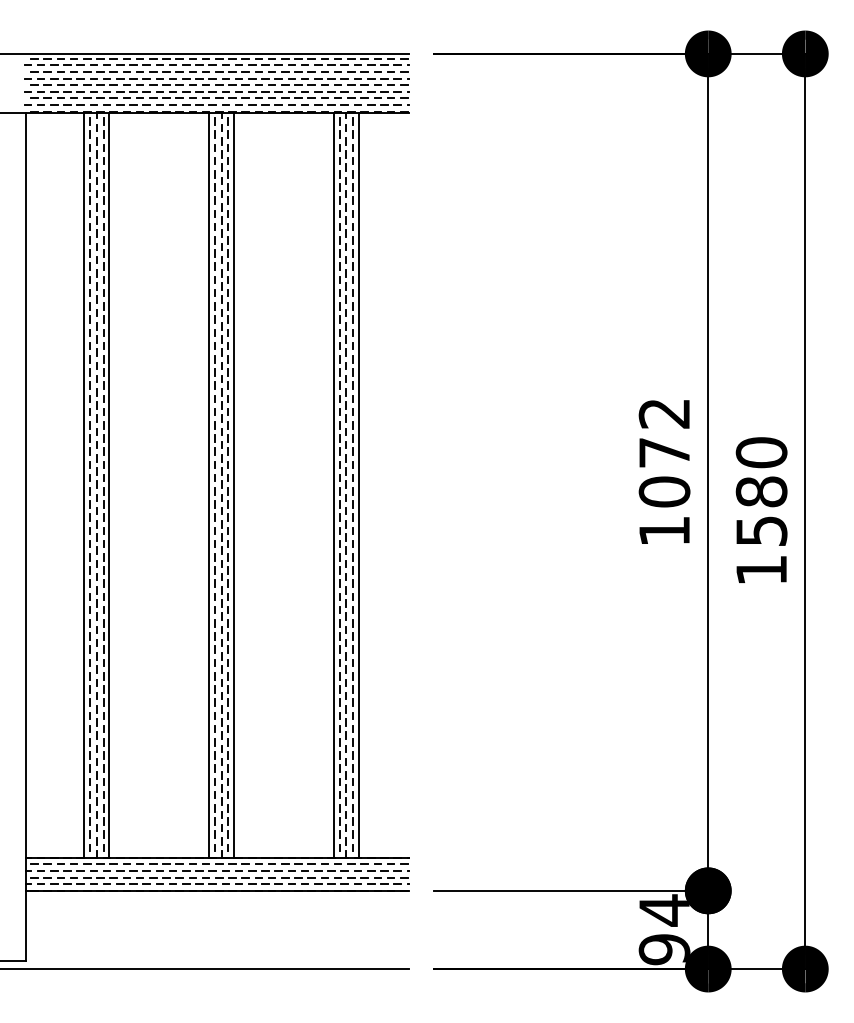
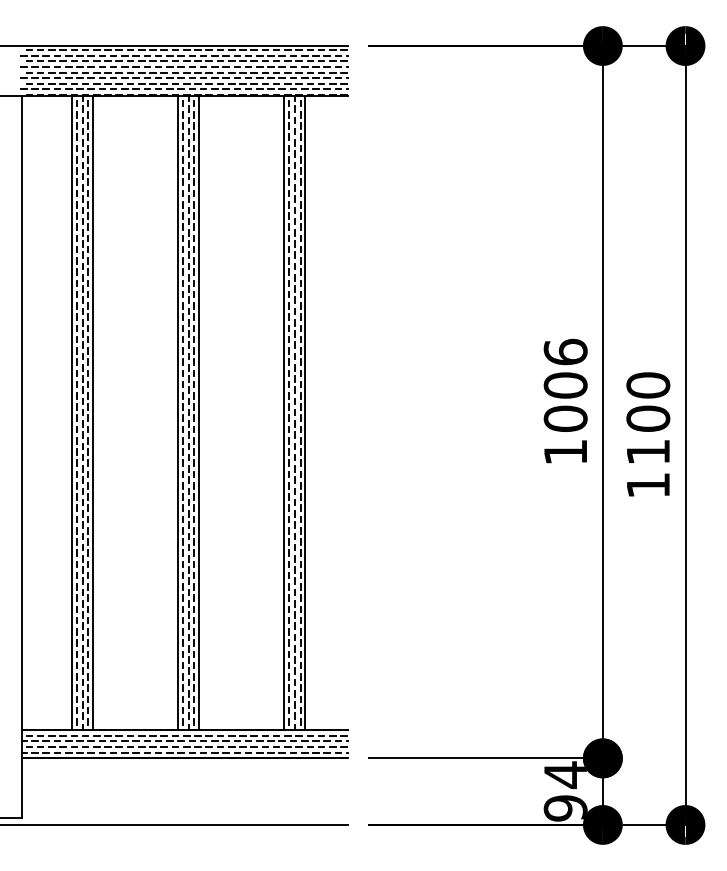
text: (664, 432) -> (565, 368), 1072 -> 1006
text: (761, 510) -> (648, 434), 1580 -> 1100

